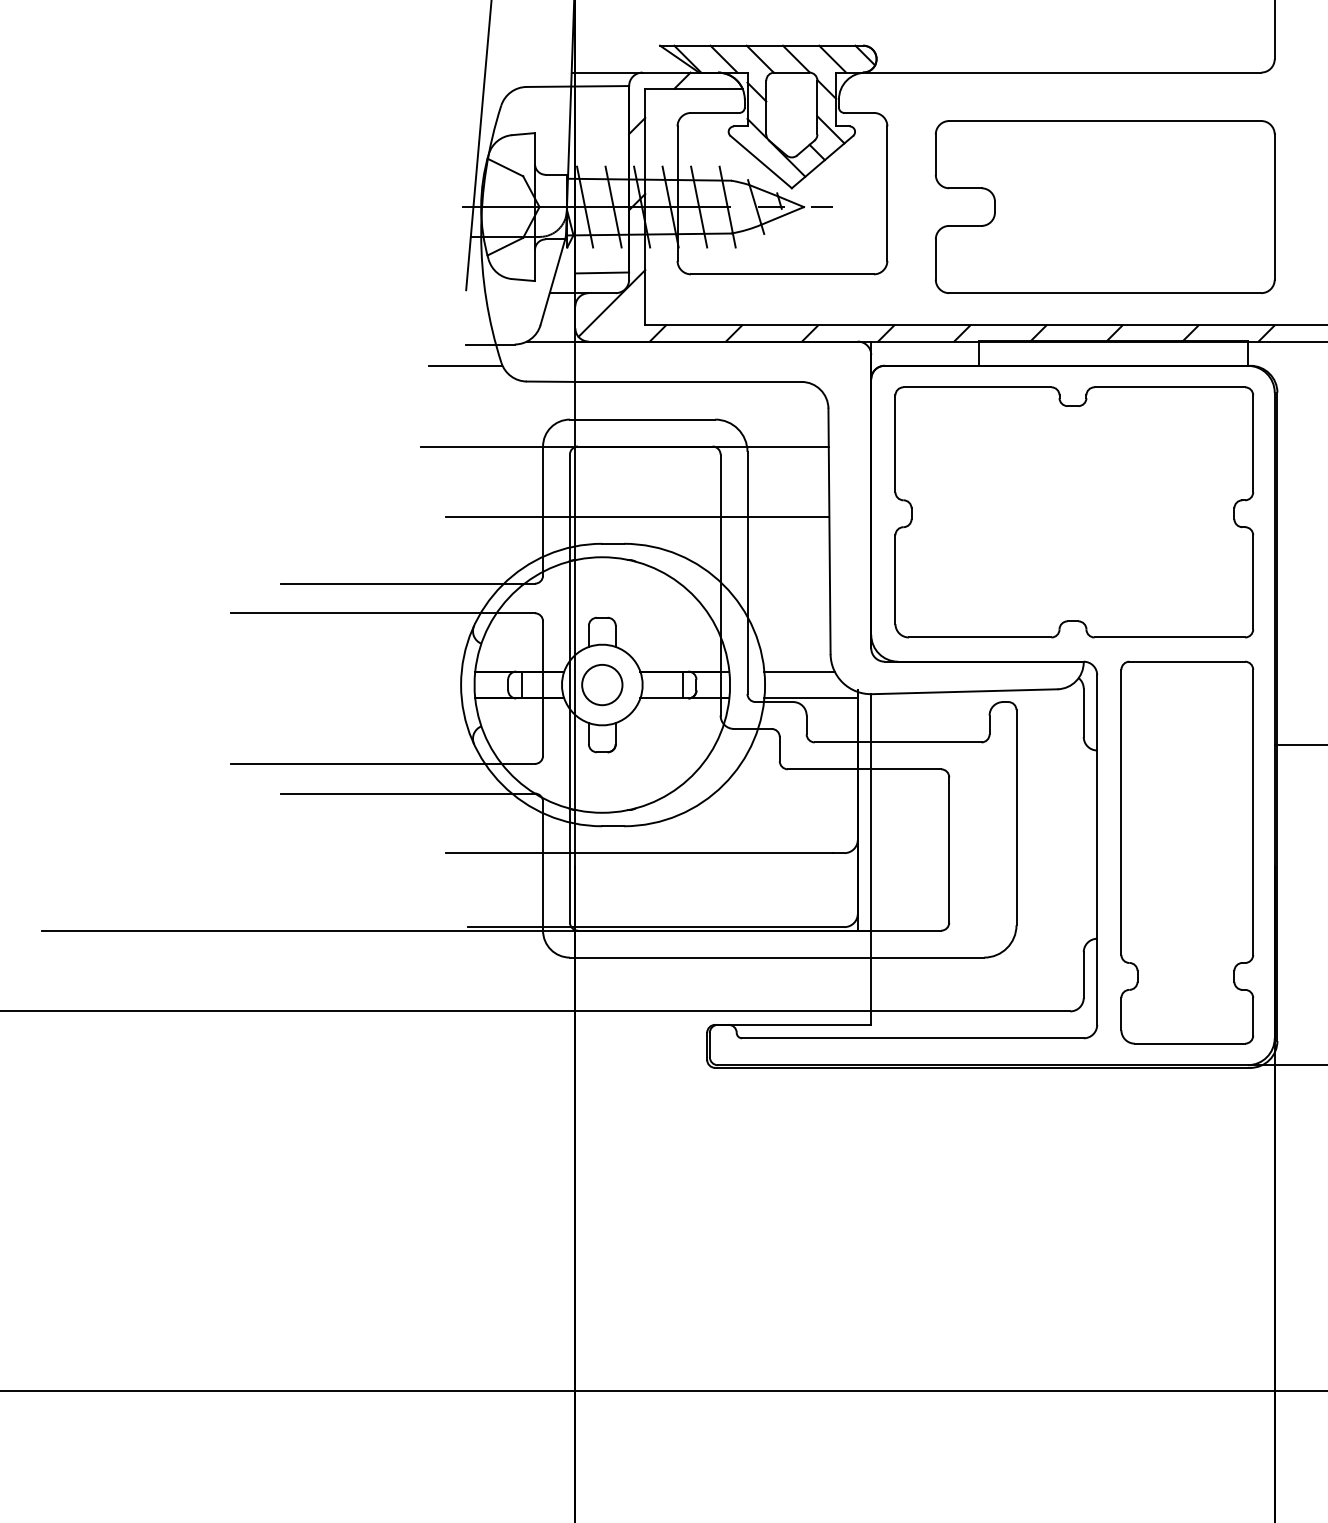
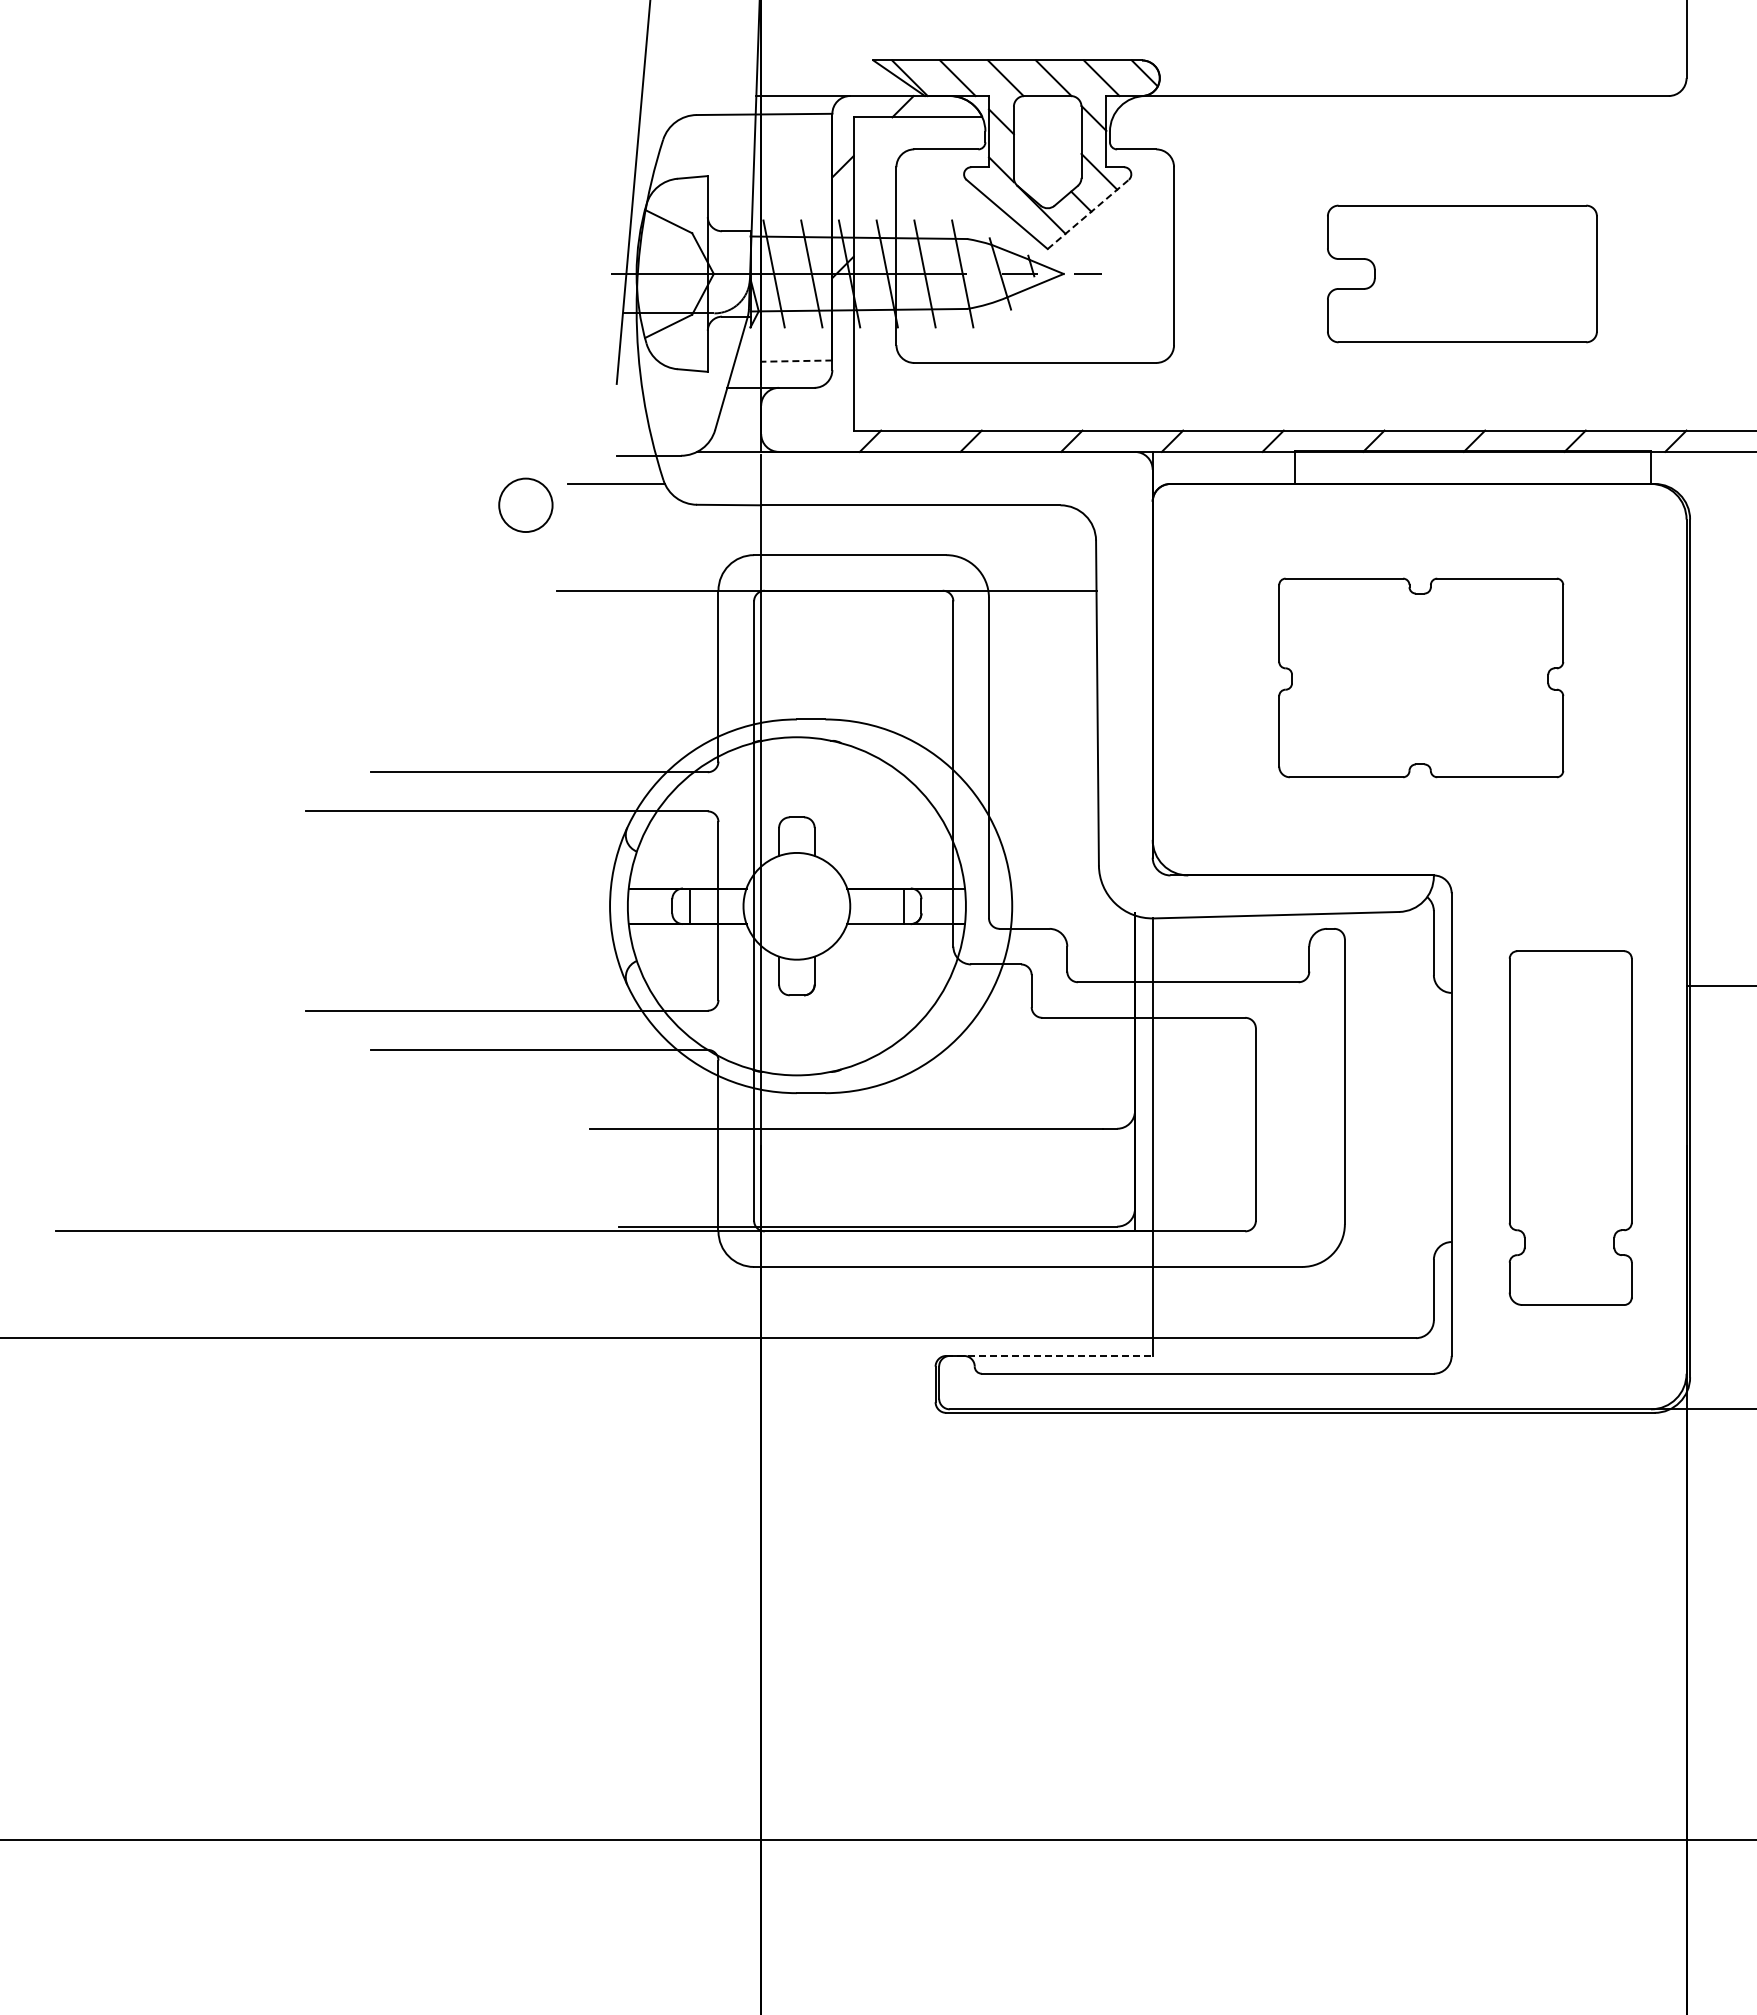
line: (822, 162) -> (1088, 214), solid -> dashed
part: (1105, 206) -> (1462, 273), size x0.6
line: (602, 273) -> (796, 361), solid -> dashed
line: (611, 303) -> (809, 401), removed
part: (1073, 512) -> (1420, 677), size x0.6
line: (637, 516) -> (843, 683), removed
line: (799, 671) -> (1057, 888), removed
circle: (602, 684) -> (525, 504), moved
line: (811, 698) -> (1073, 924), removed
part: (1187, 852) -> (1570, 1127), size x0.7
line: (793, 1024) -> (1049, 1355), solid -> dashed

